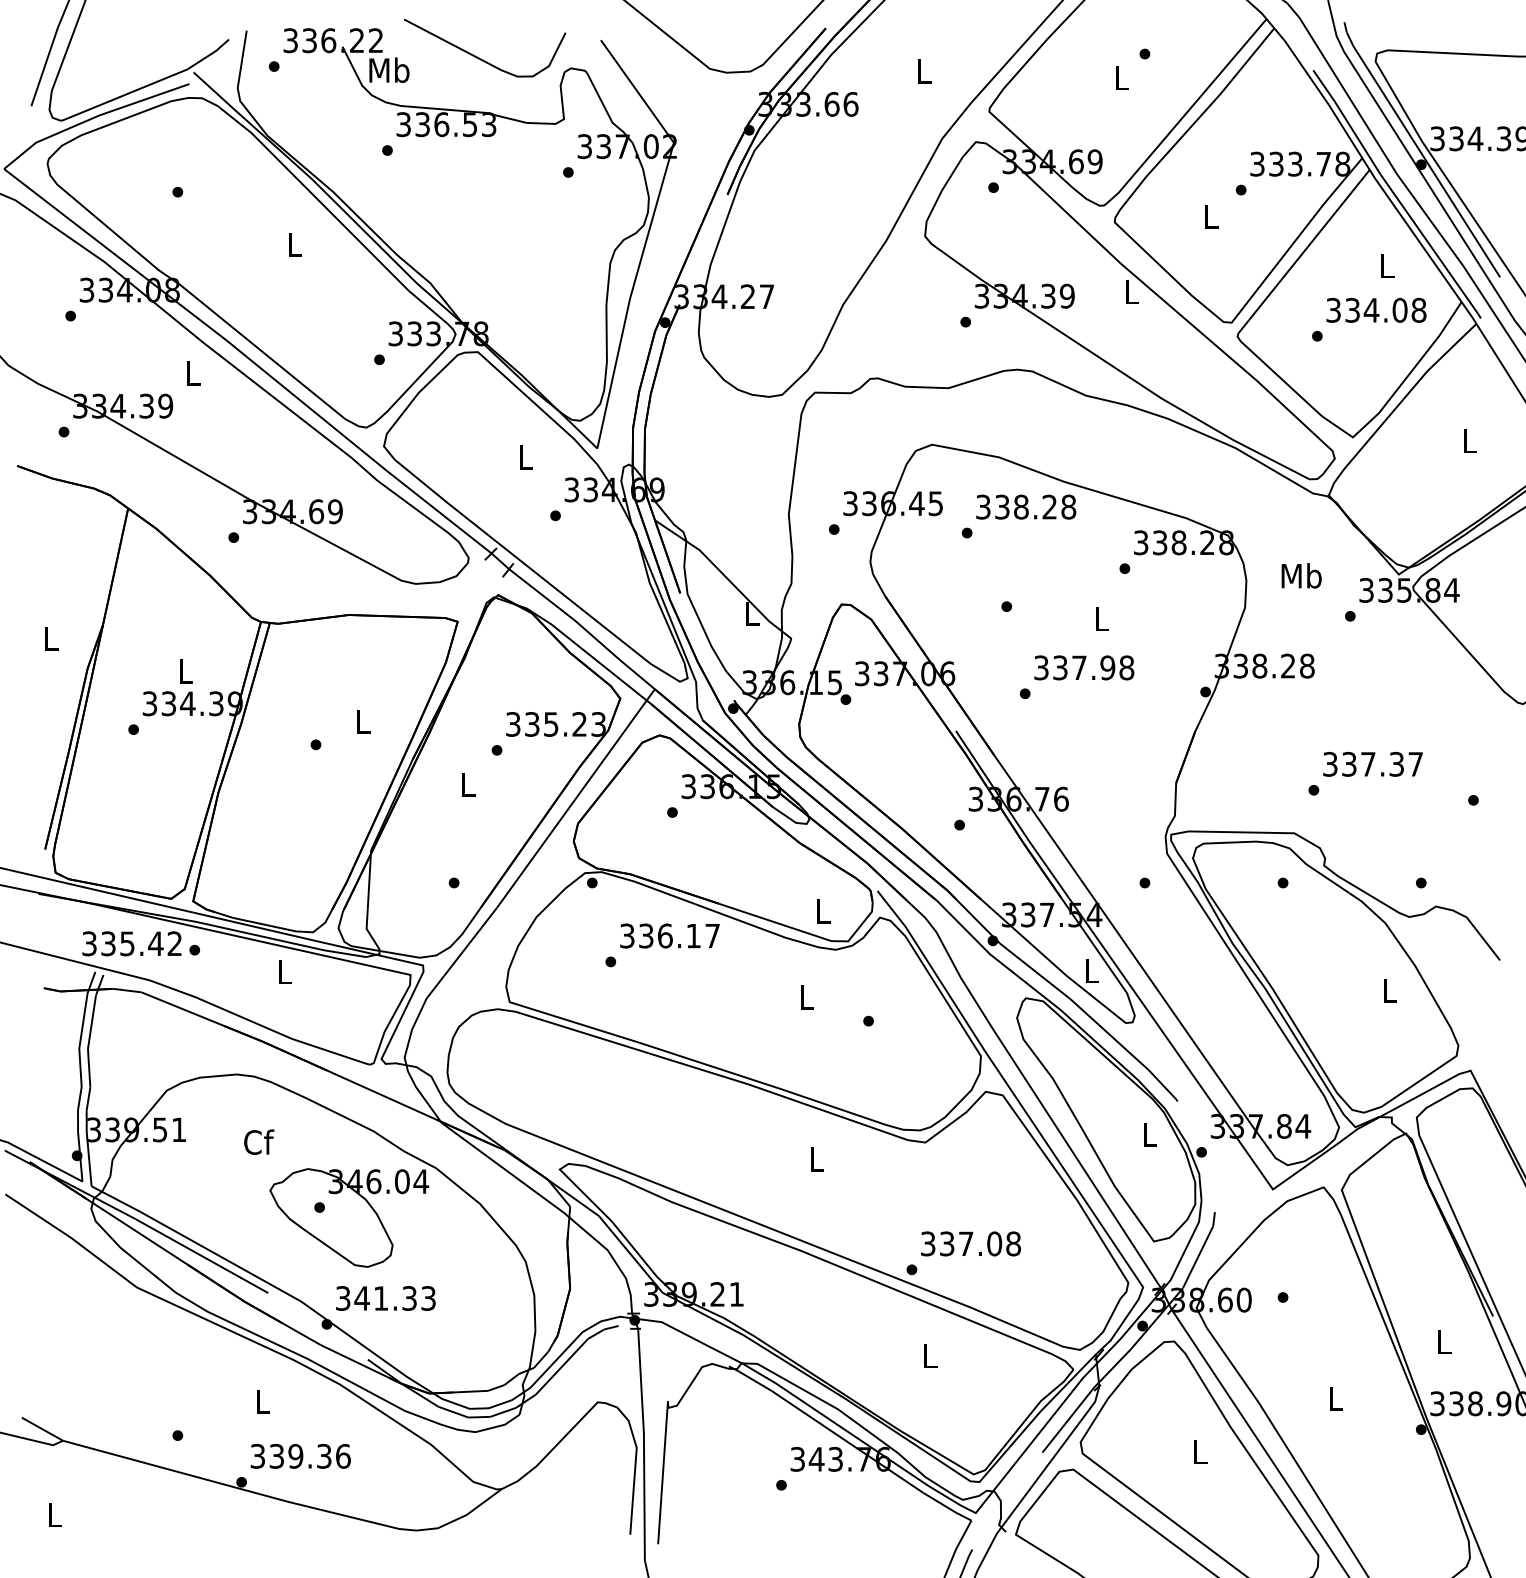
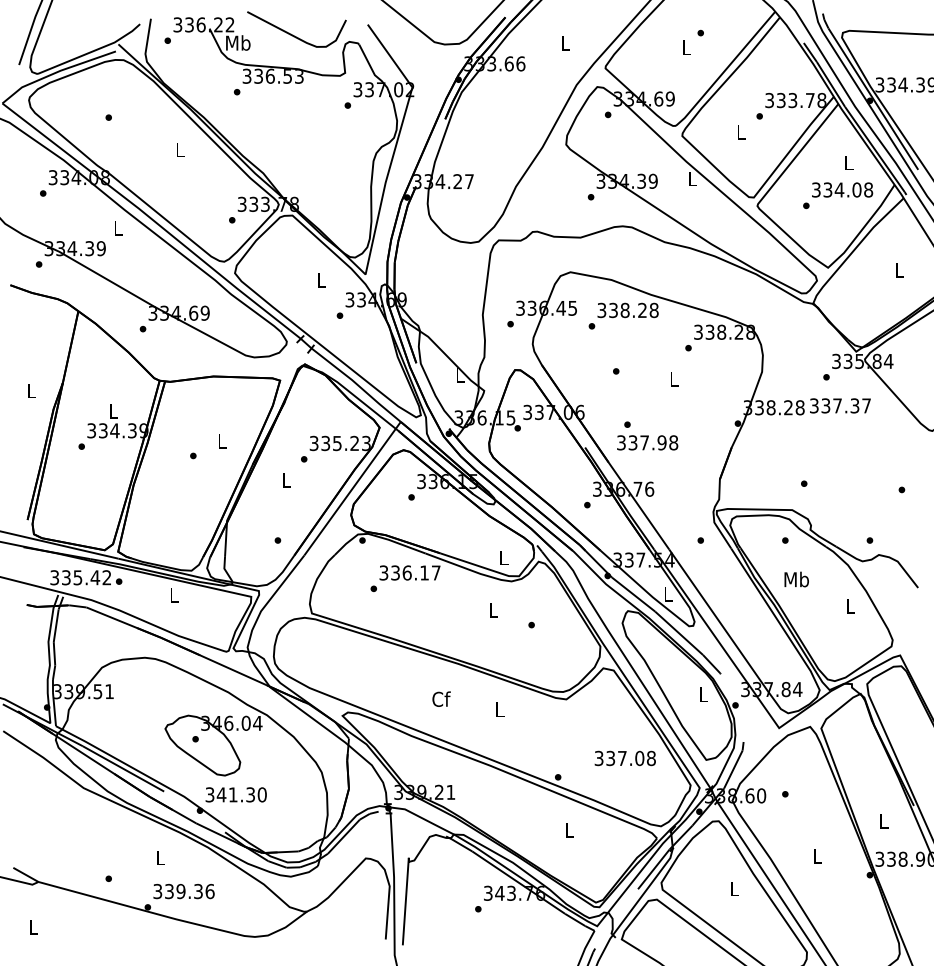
text: (1301, 575) -> (796, 579), moved
text: (1084, 667) -> (647, 442), moved
text: (1373, 763) -> (840, 405), moved
text: (259, 1141) -> (441, 698), moved
text: (969, 1243) -> (624, 758), moved
text: (427, 1297) -> (261, 794), 341.33 -> 341.30

